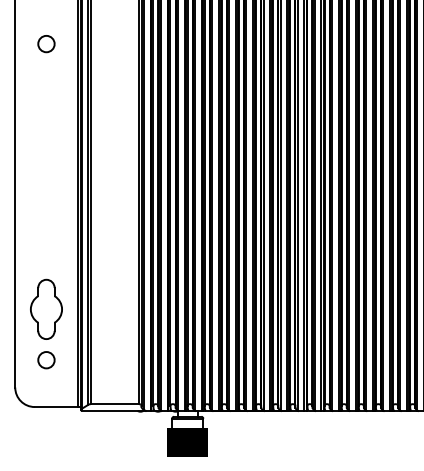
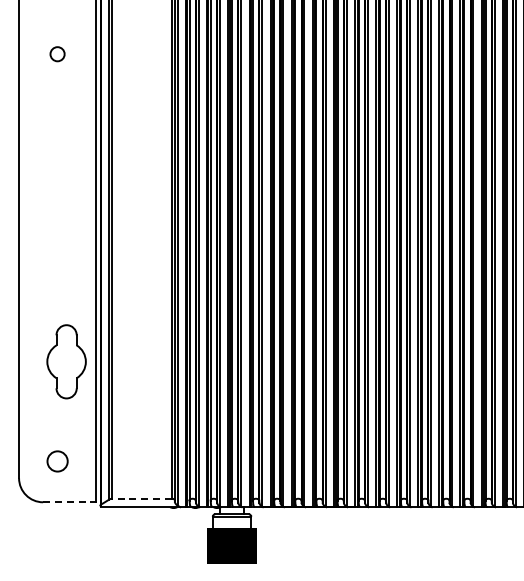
circle: (46, 44) -> (57, 54), size x0.7
part: (46, 309) -> (66, 361), moved
circle: (46, 360) -> (57, 461), moved
line: (115, 403) -> (142, 498), solid -> dashed
line: (57, 407) -> (71, 502), solid -> dashed

